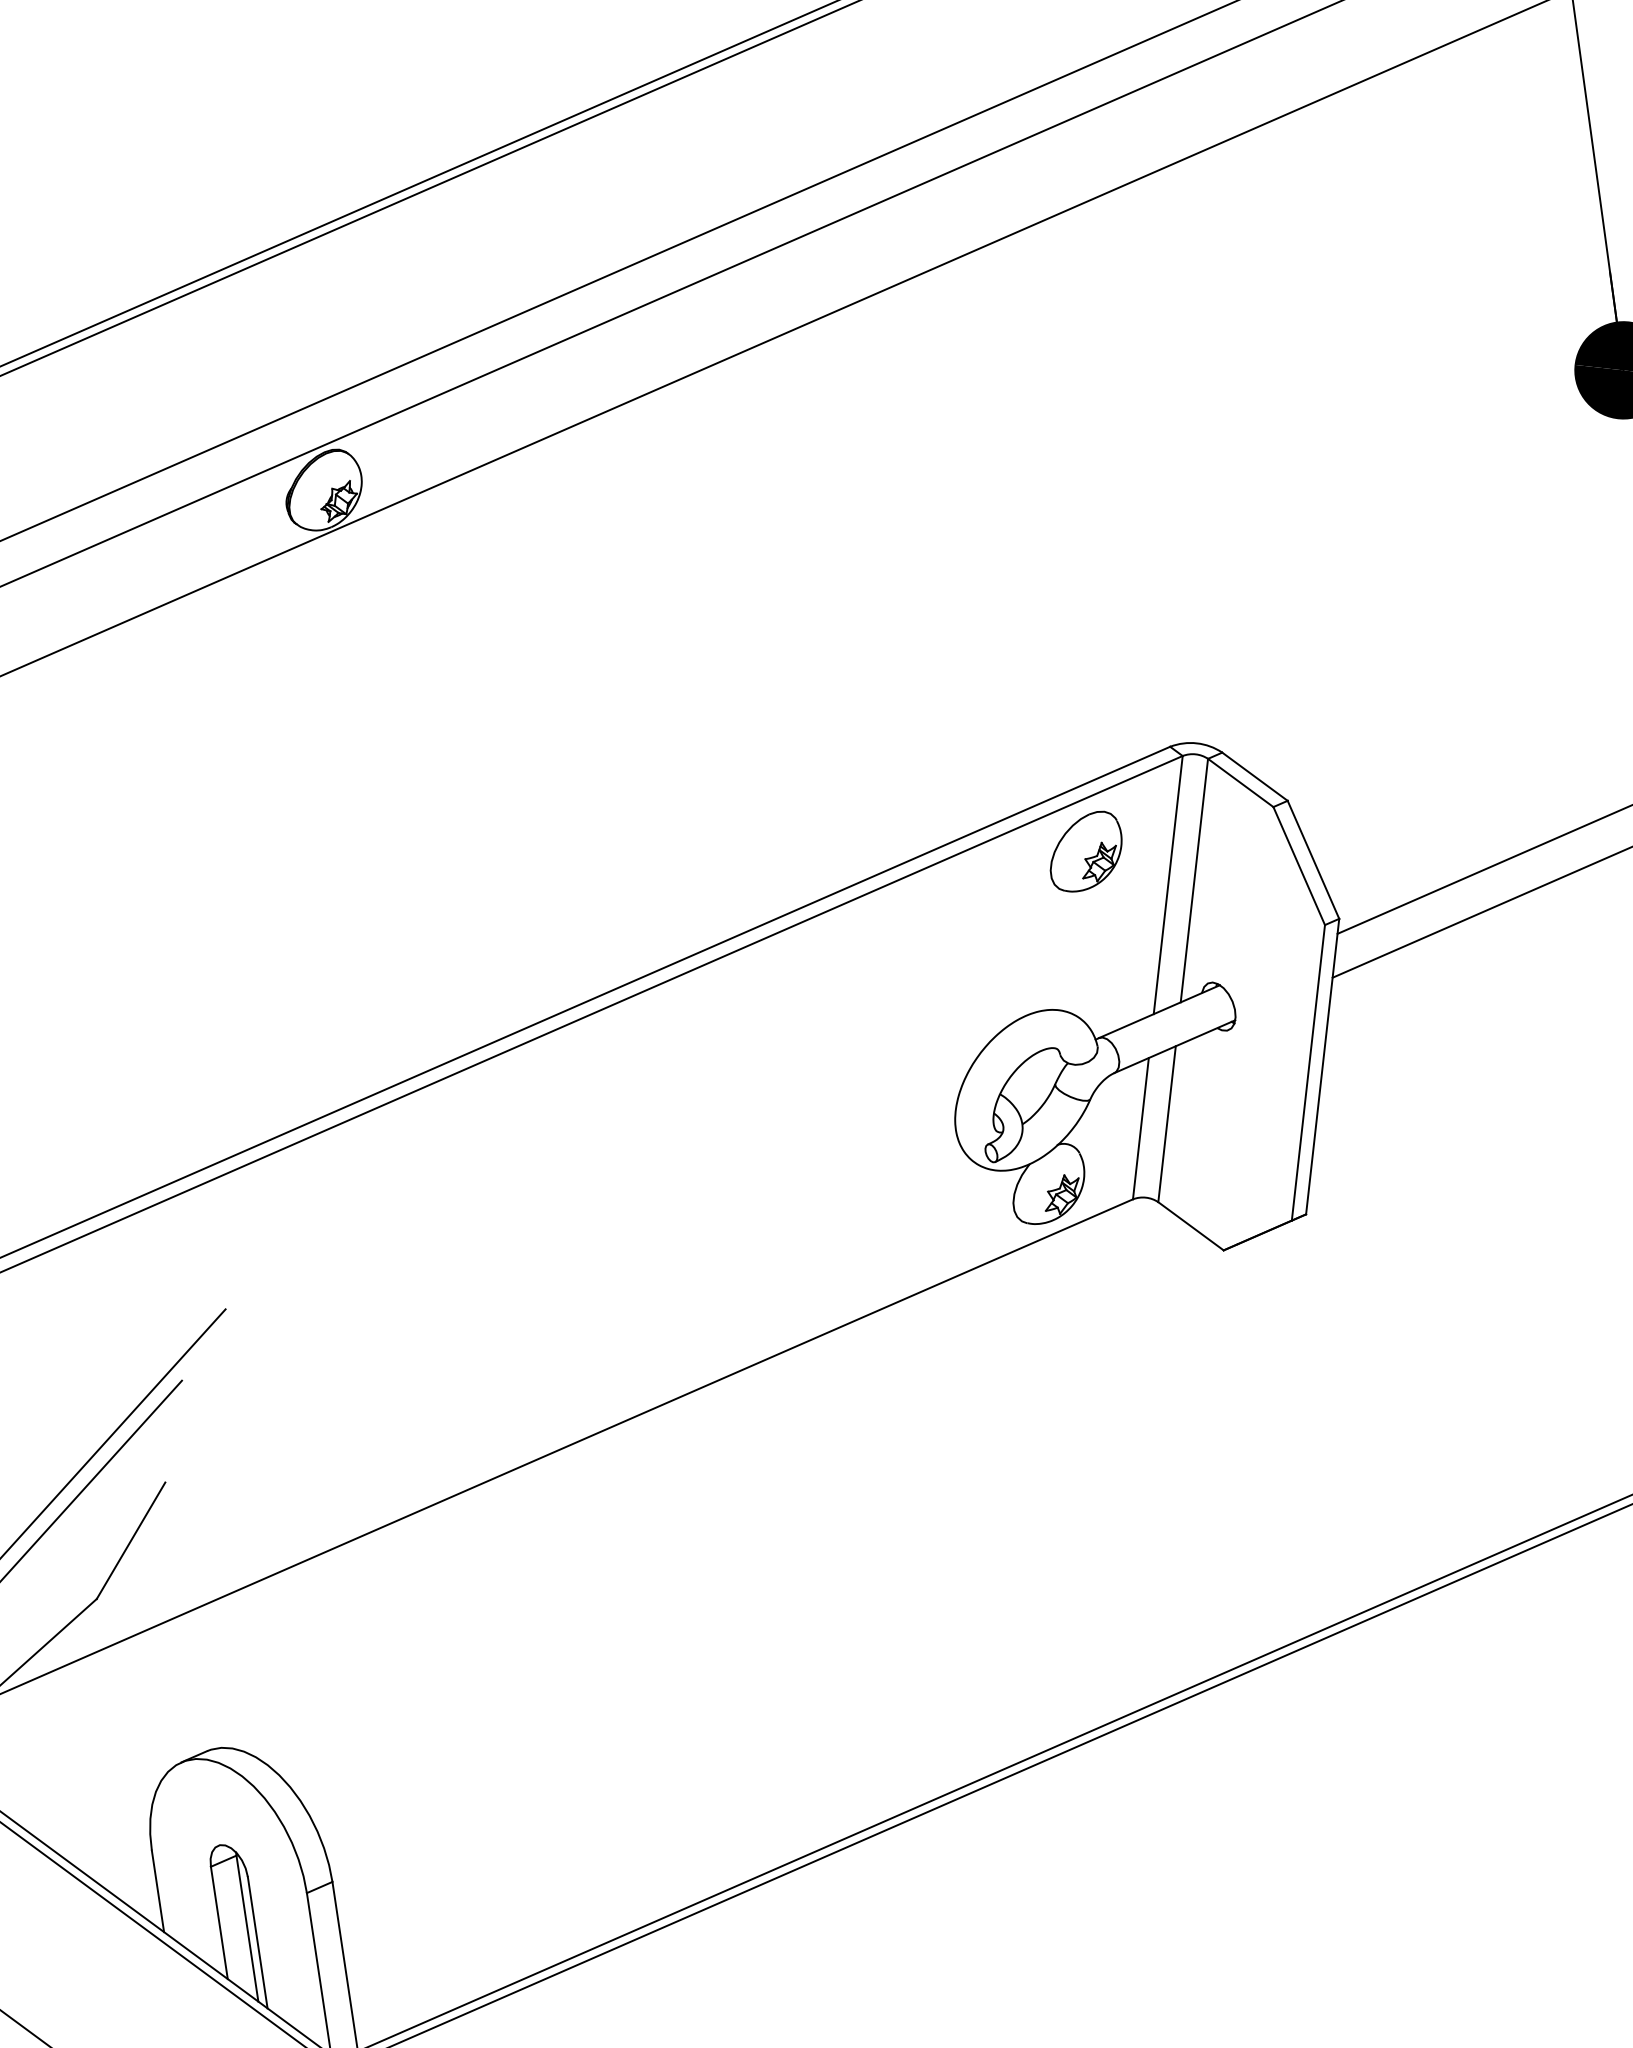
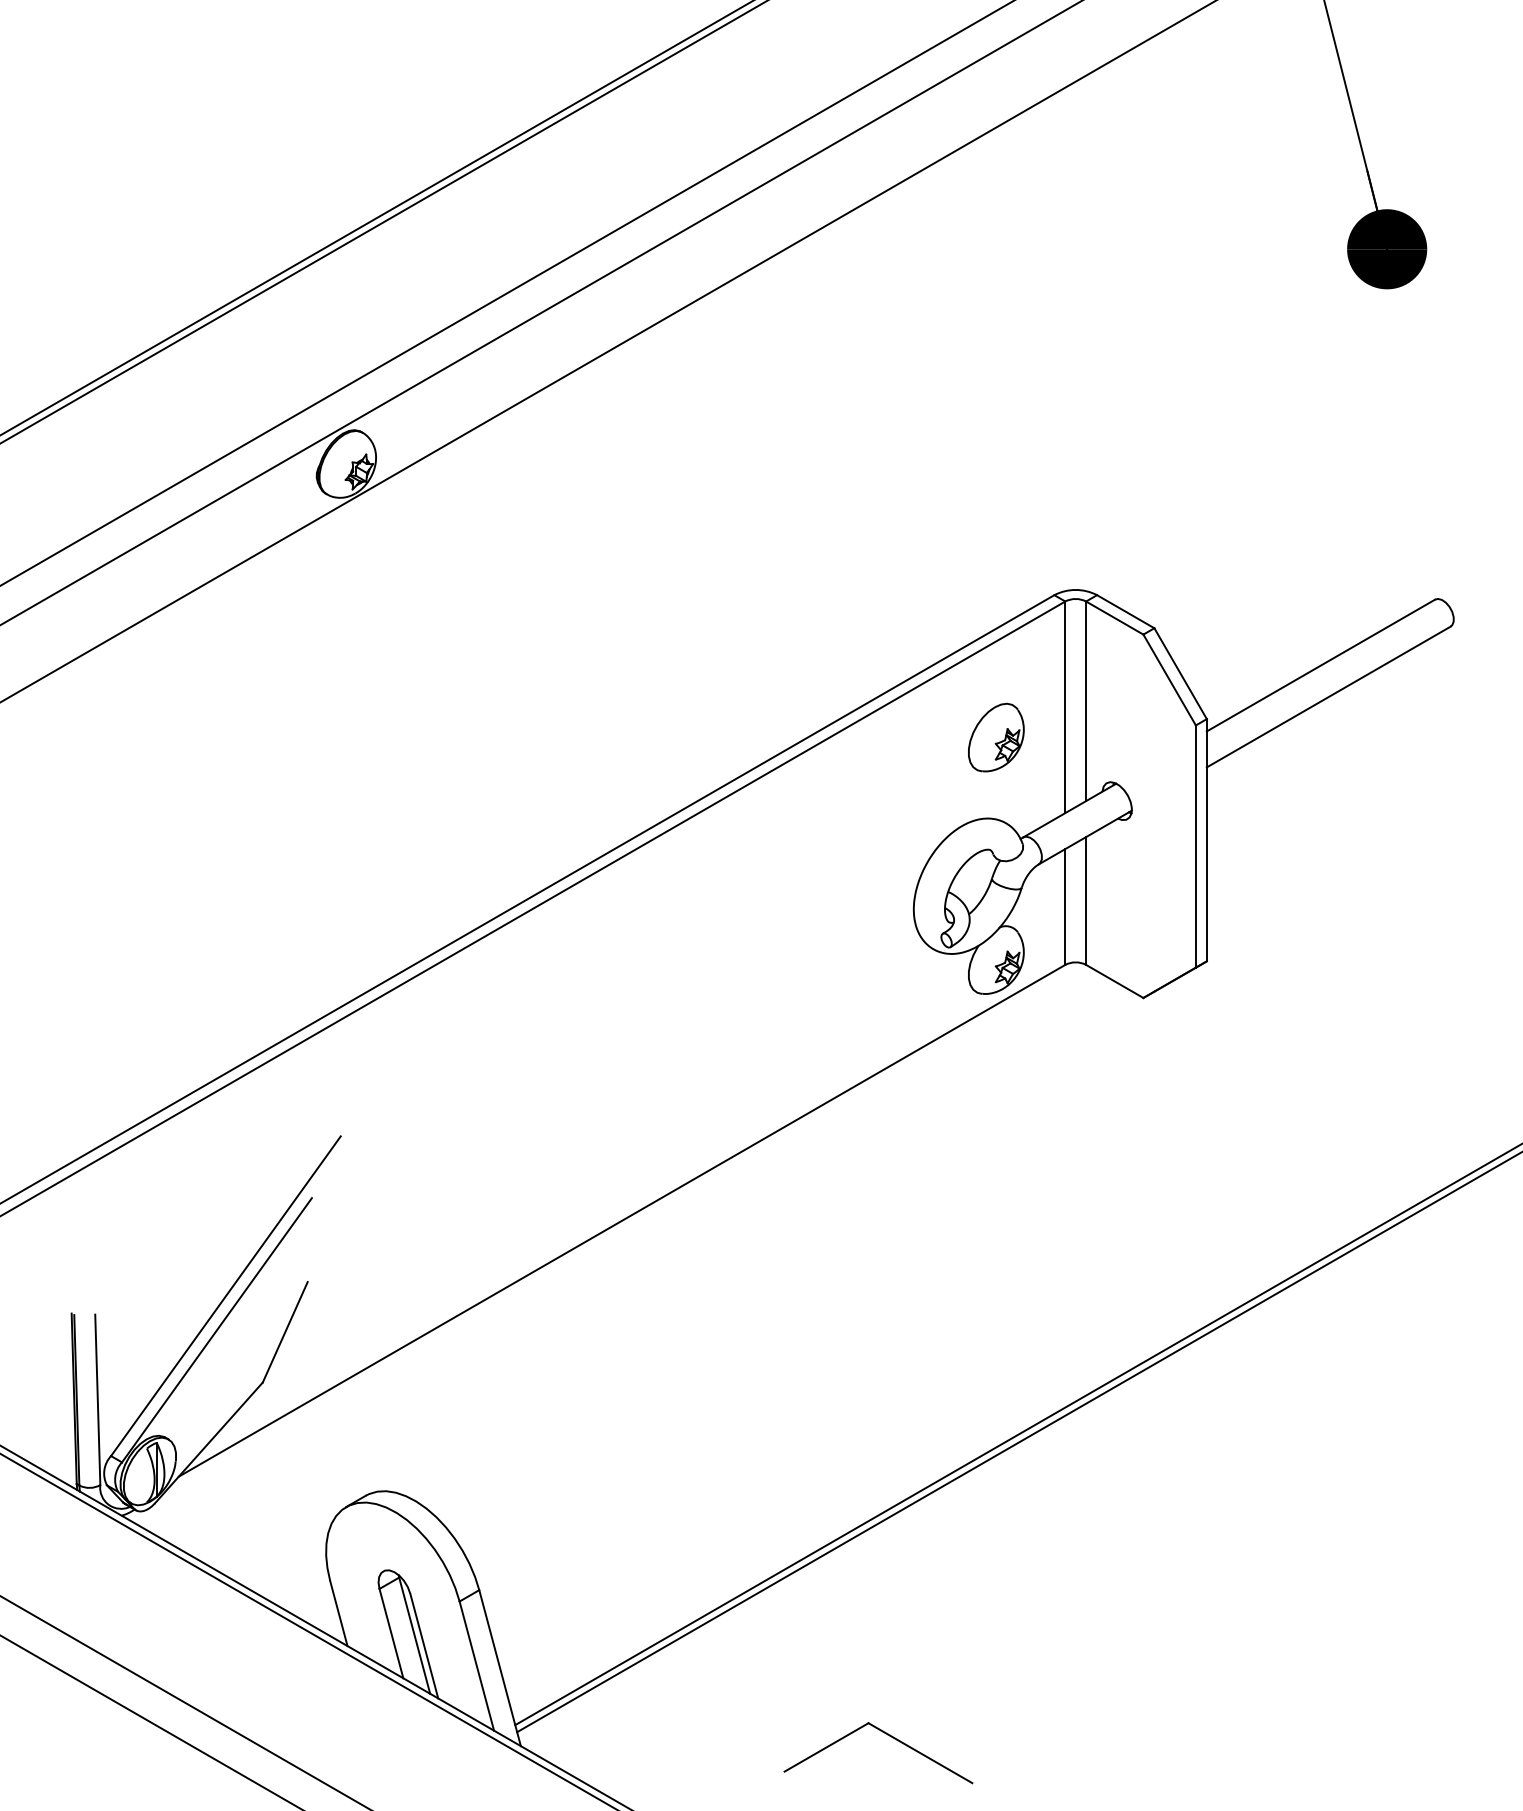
part: (1086, 851) -> (996, 737), moved

